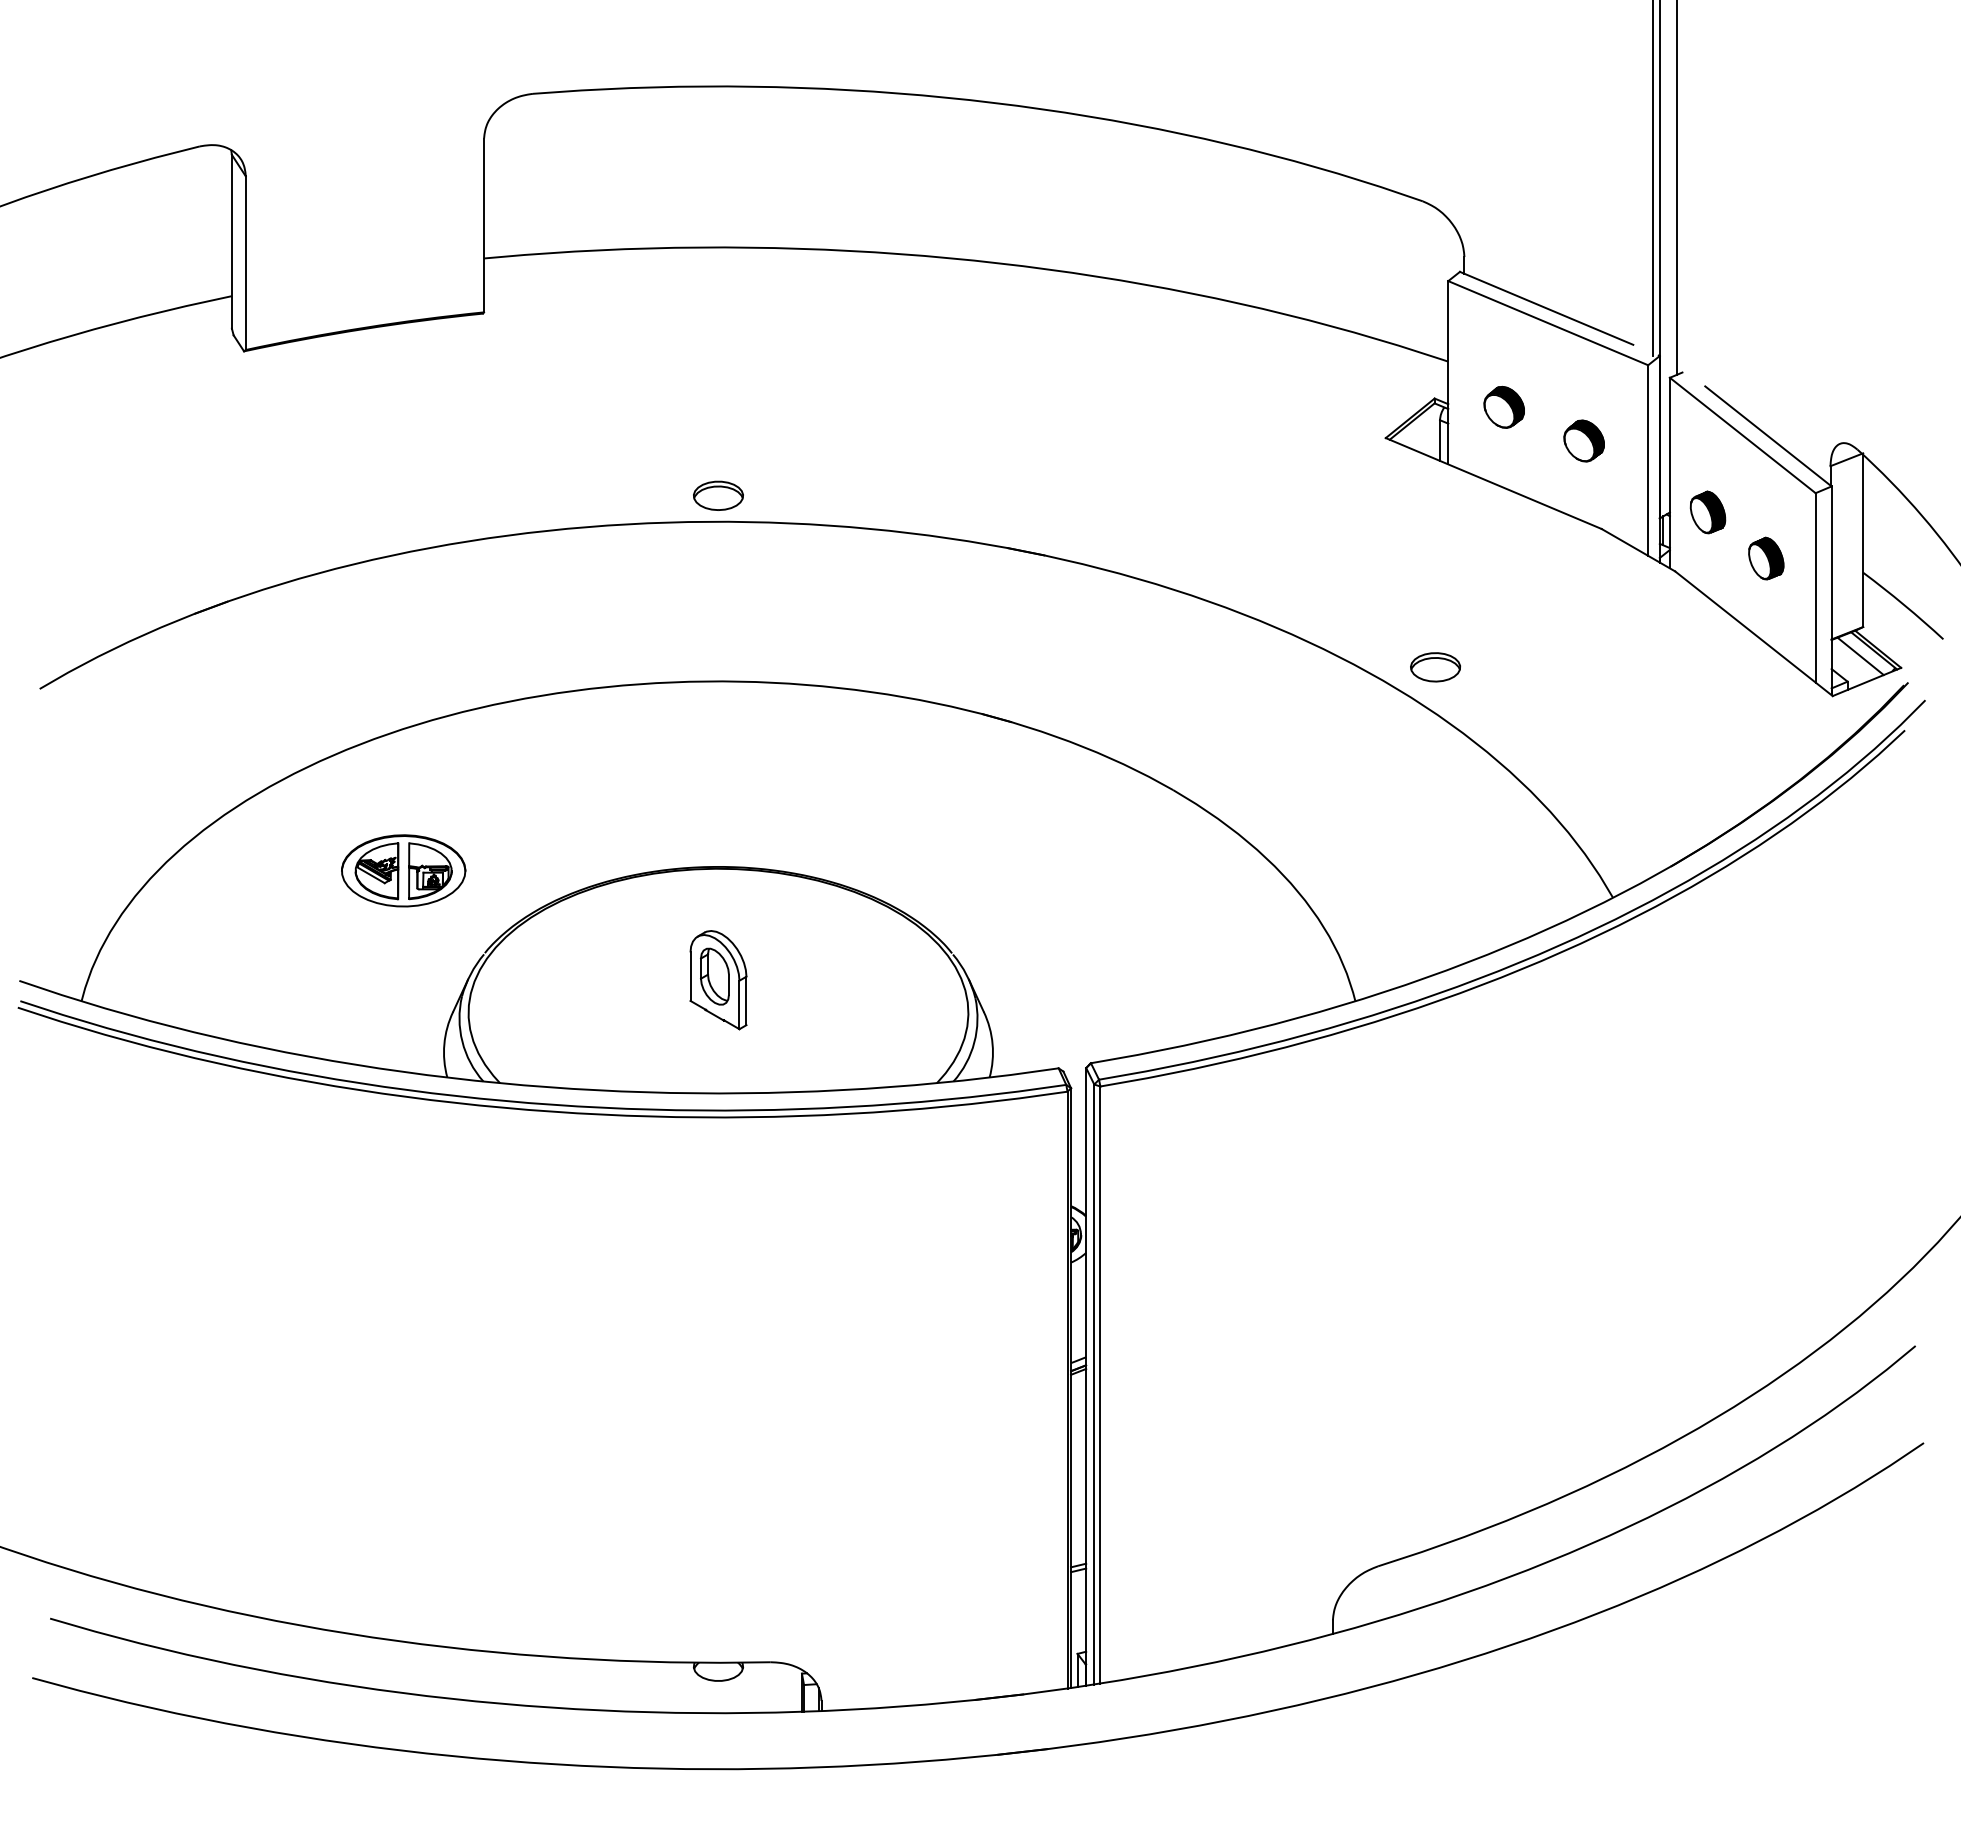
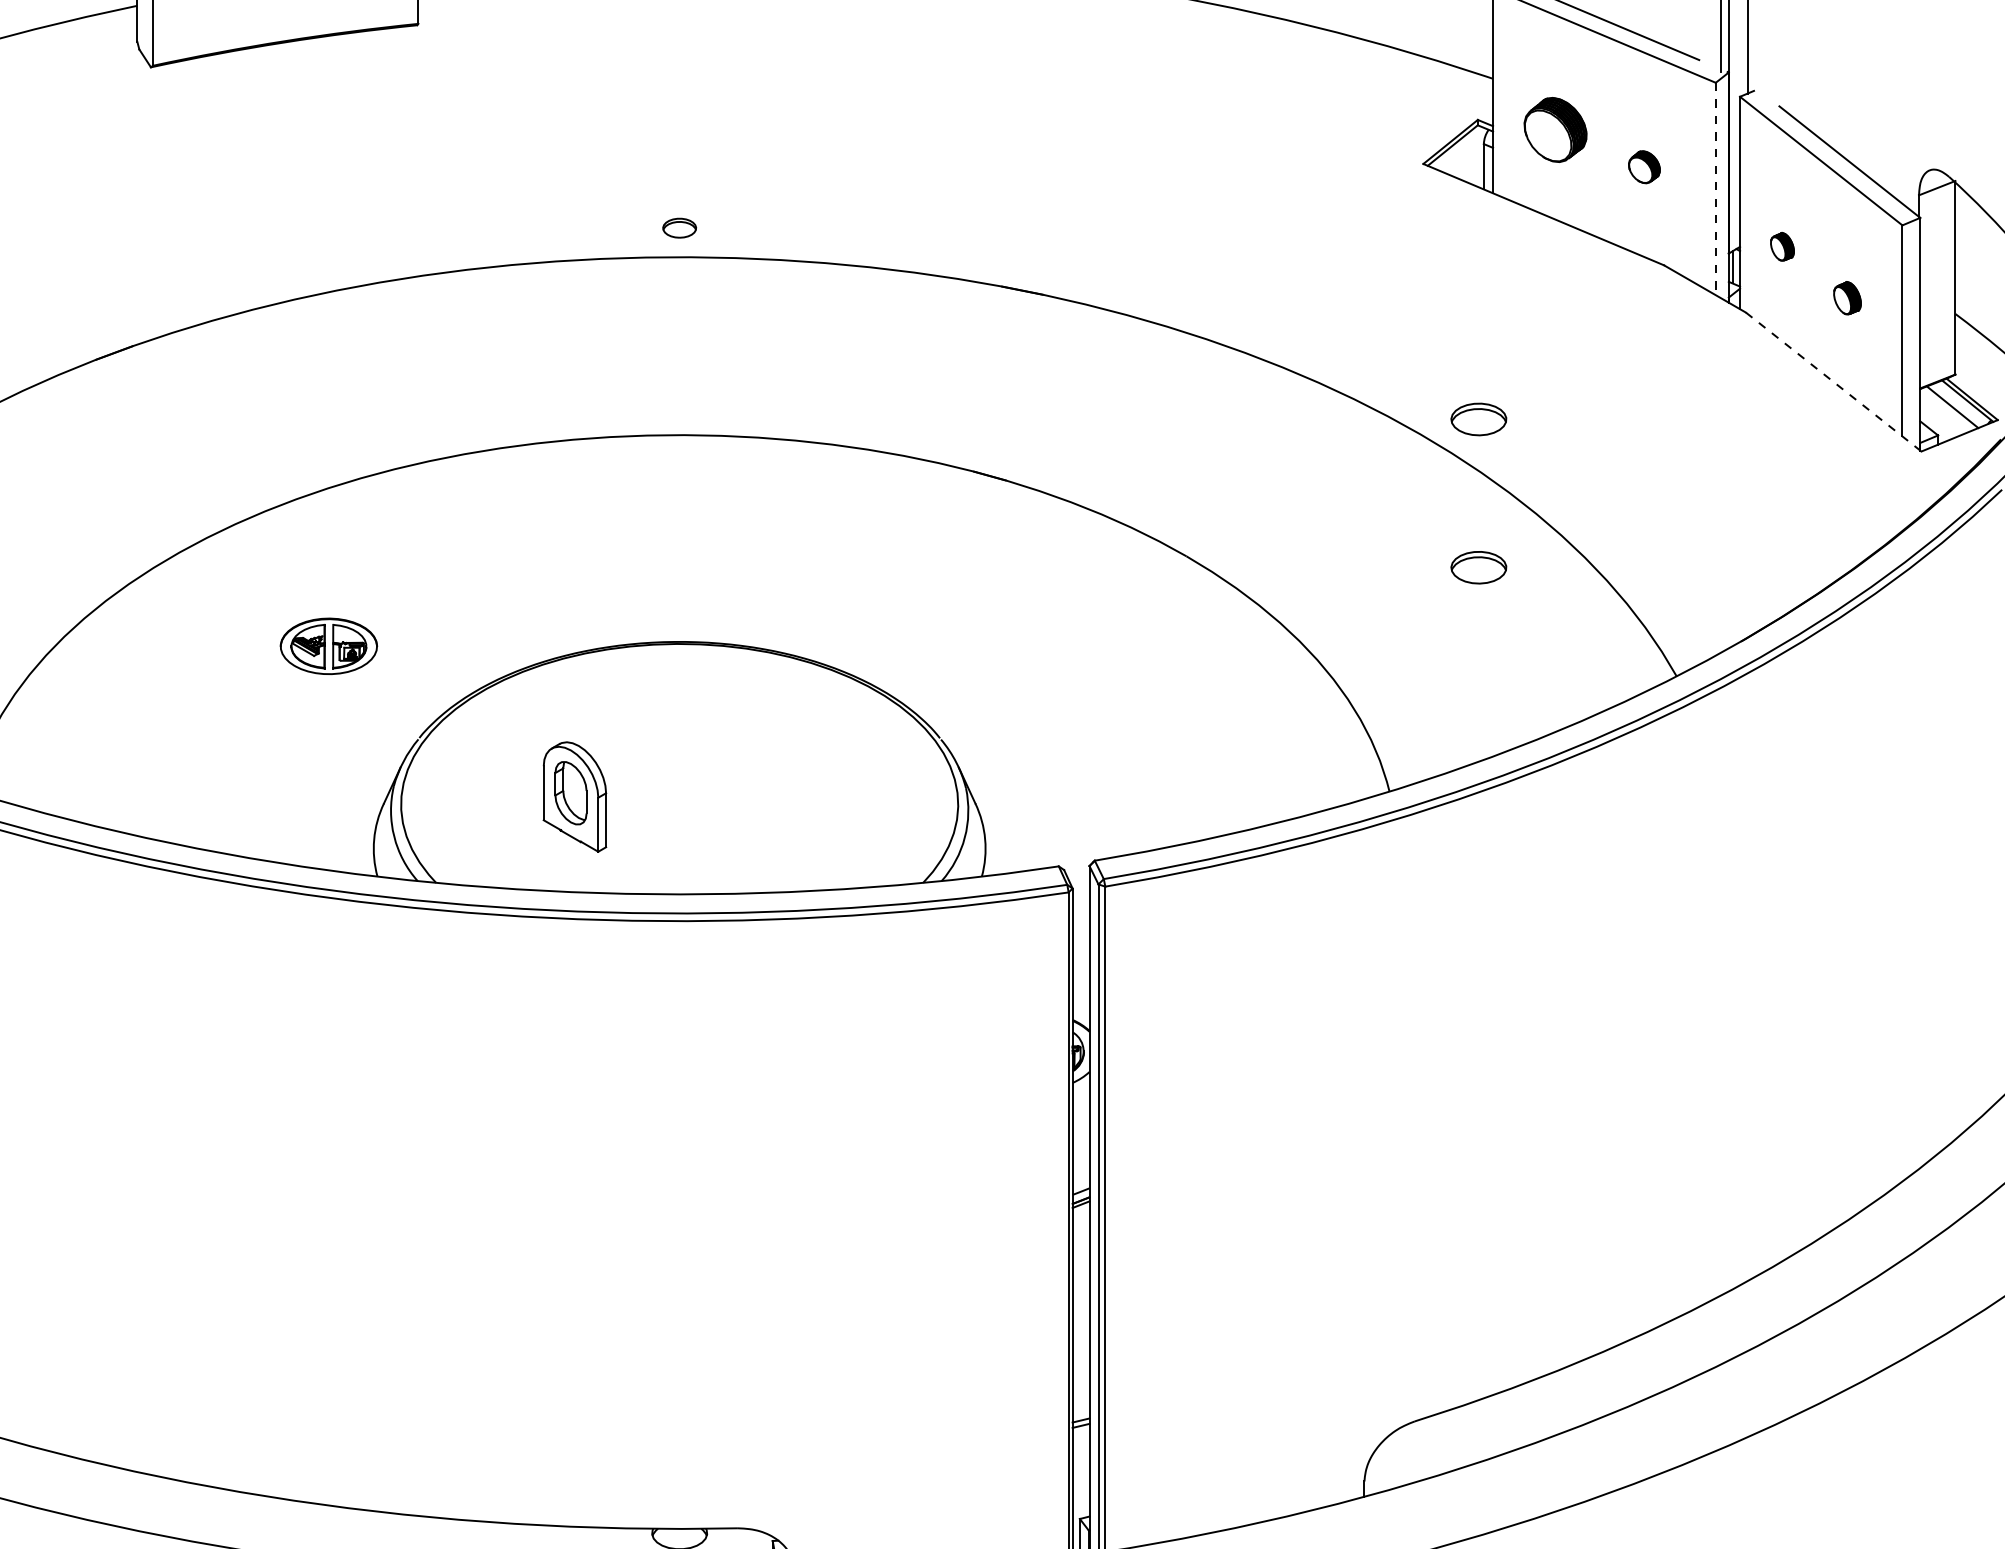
part: (1503, 406) -> (1554, 128), size x1.4
part: (1583, 440) -> (1643, 166), size x0.7
line: (1648, 461) -> (1716, 190), solid -> dashed
part: (718, 495) -> (679, 227), size x0.6
part: (1707, 512) -> (1781, 246), size x0.6
part: (1766, 558) -> (1847, 298), size x0.7
line: (1754, 634) -> (1834, 382), solid -> dashed
part: (1435, 800) -> (1478, 567), added
part: (403, 870) -> (328, 645), size x0.7
part: (718, 980) -> (574, 797), moved

